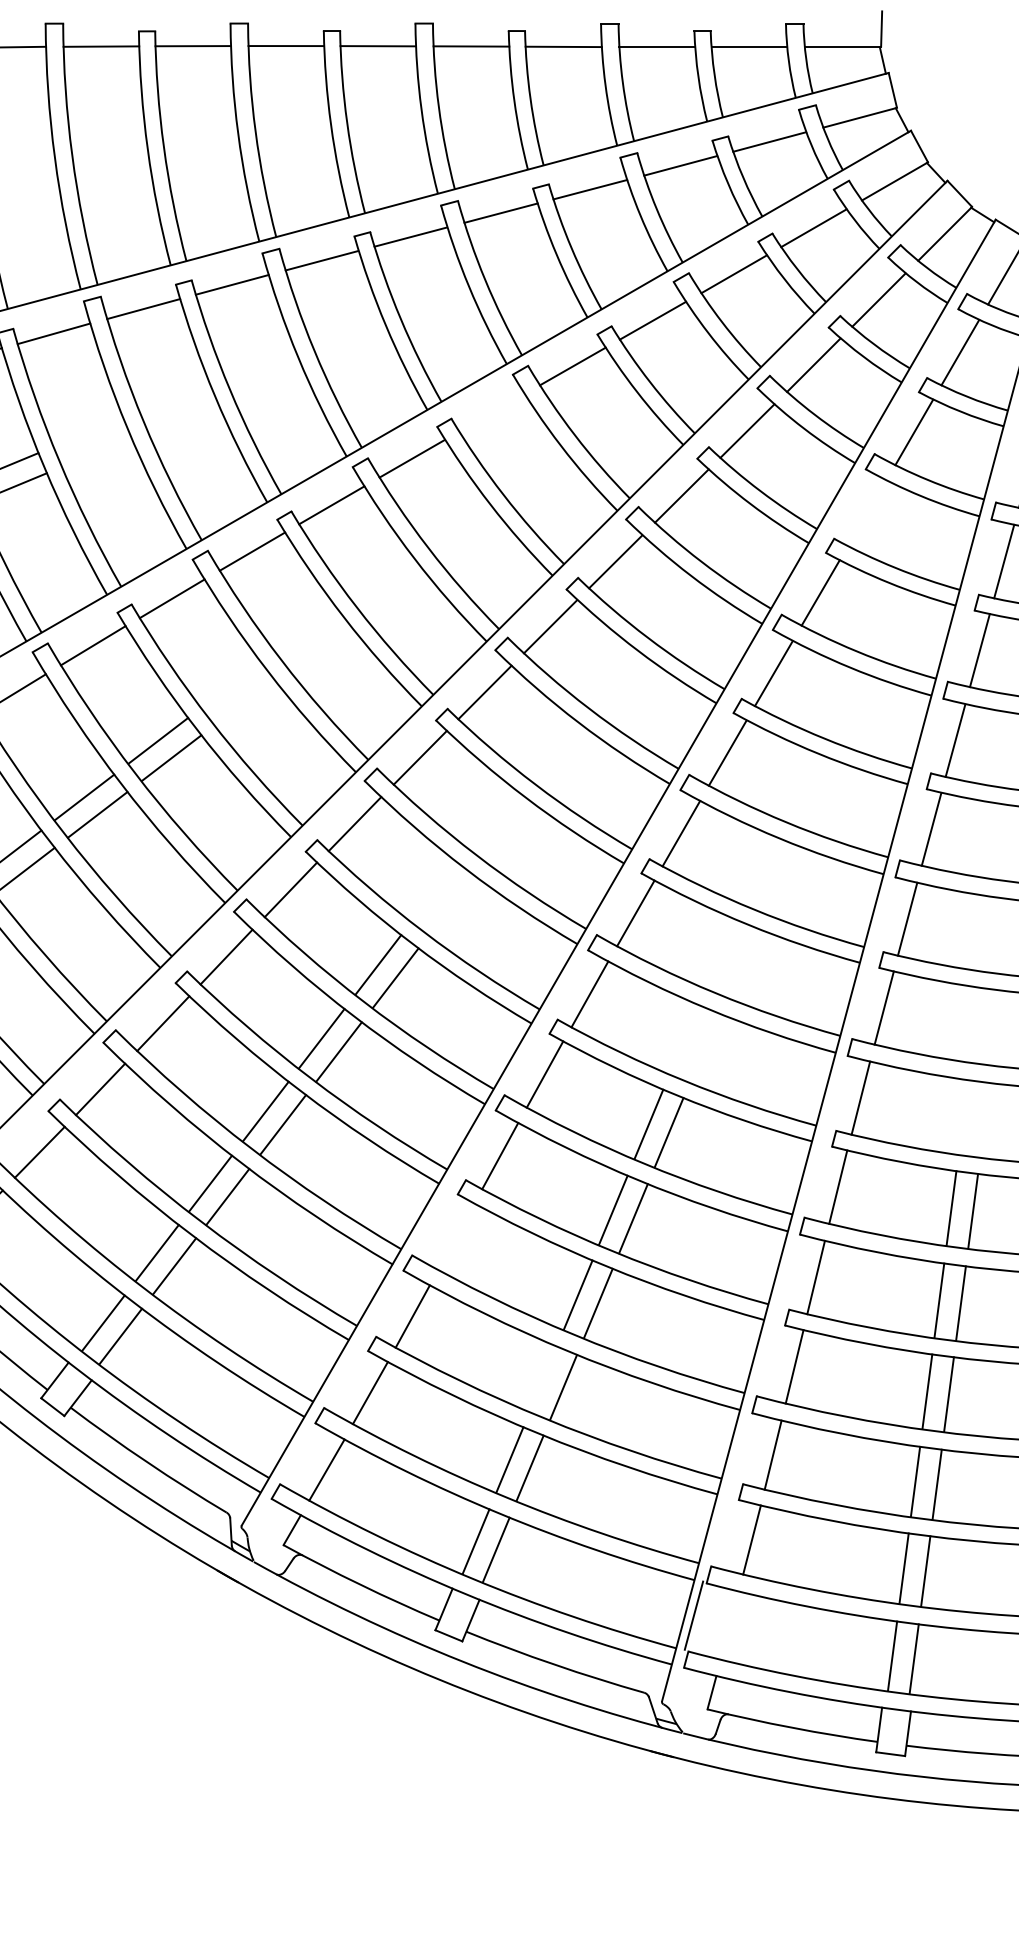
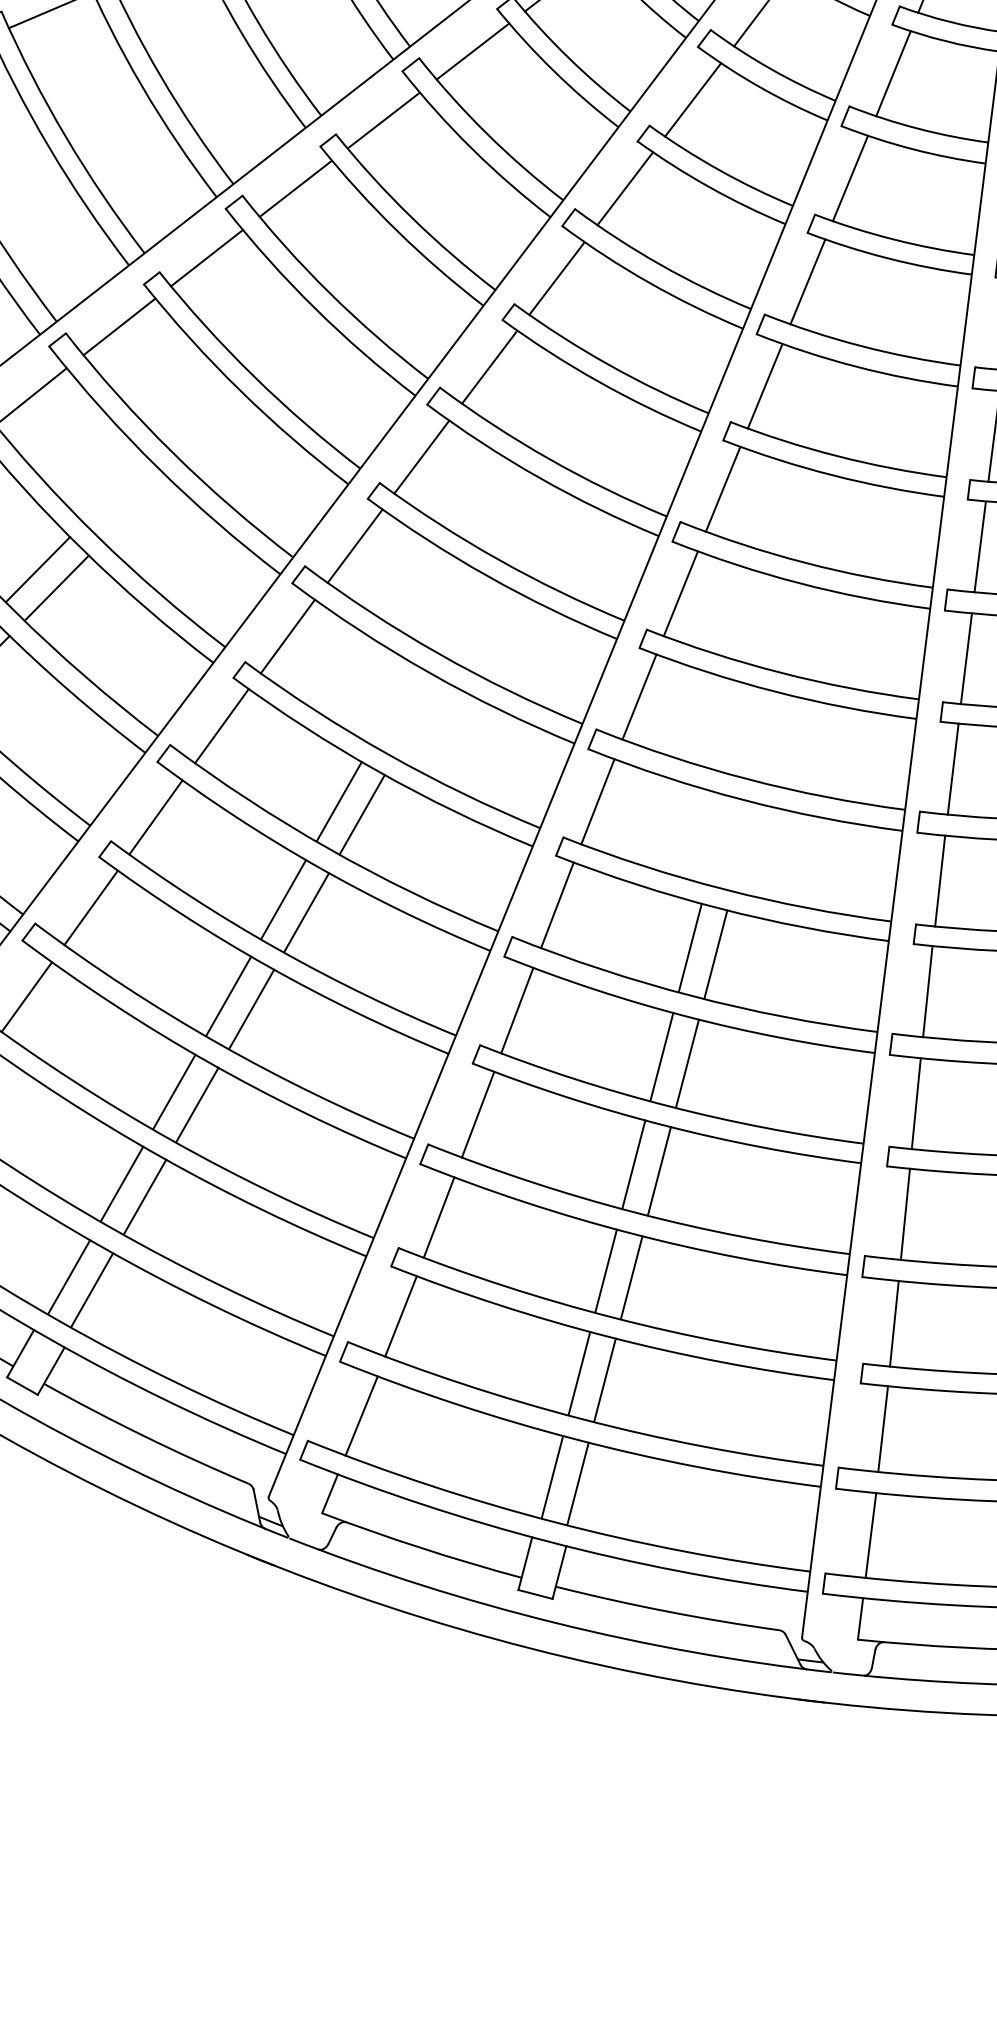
line: (491, 412) -> (383, 120), added
line: (867, 513) -> (850, 178), added
line: (456, 1236) -> (478, 1114), added
line: (542, 1378) -> (604, 1270), added
line: (693, 1615) -> (870, 1535), moved

